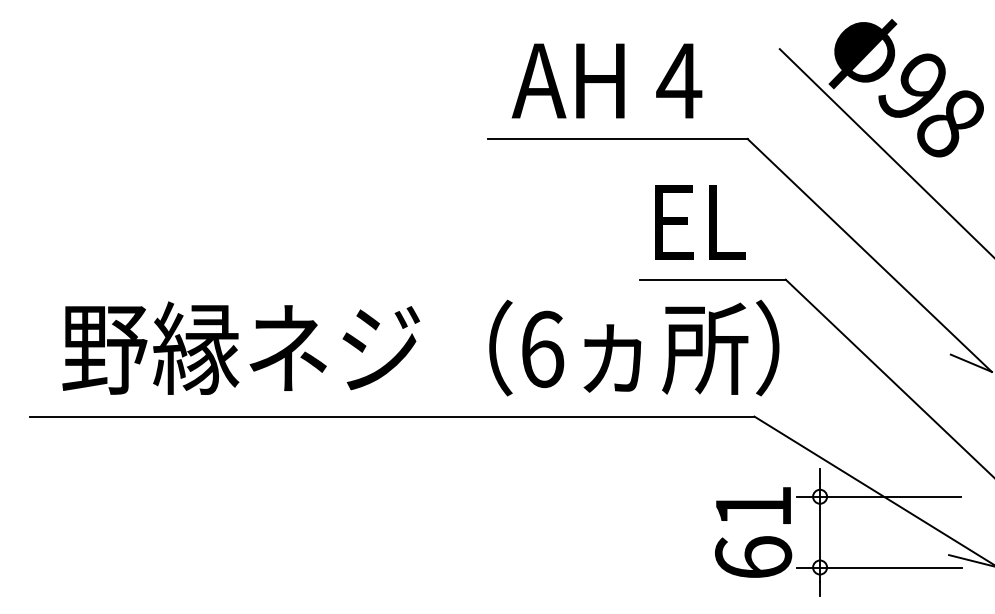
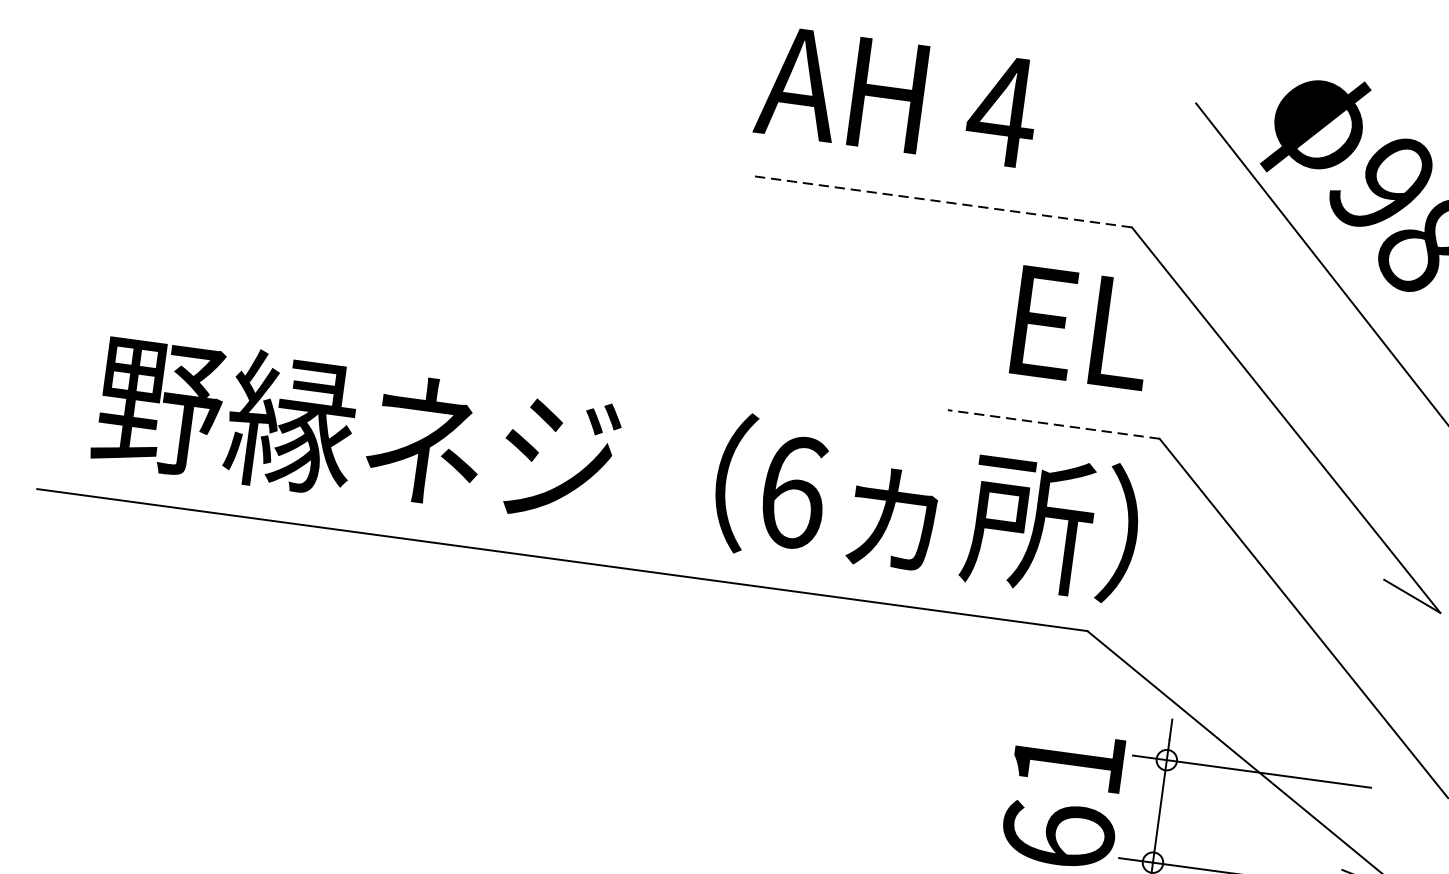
text: (606, 80) -> (897, 96), moved
line: (618, 138) -> (944, 201), solid -> dashed
text: (700, 222) -> (1082, 327), moved
line: (712, 279) -> (1053, 424), solid -> dashed

